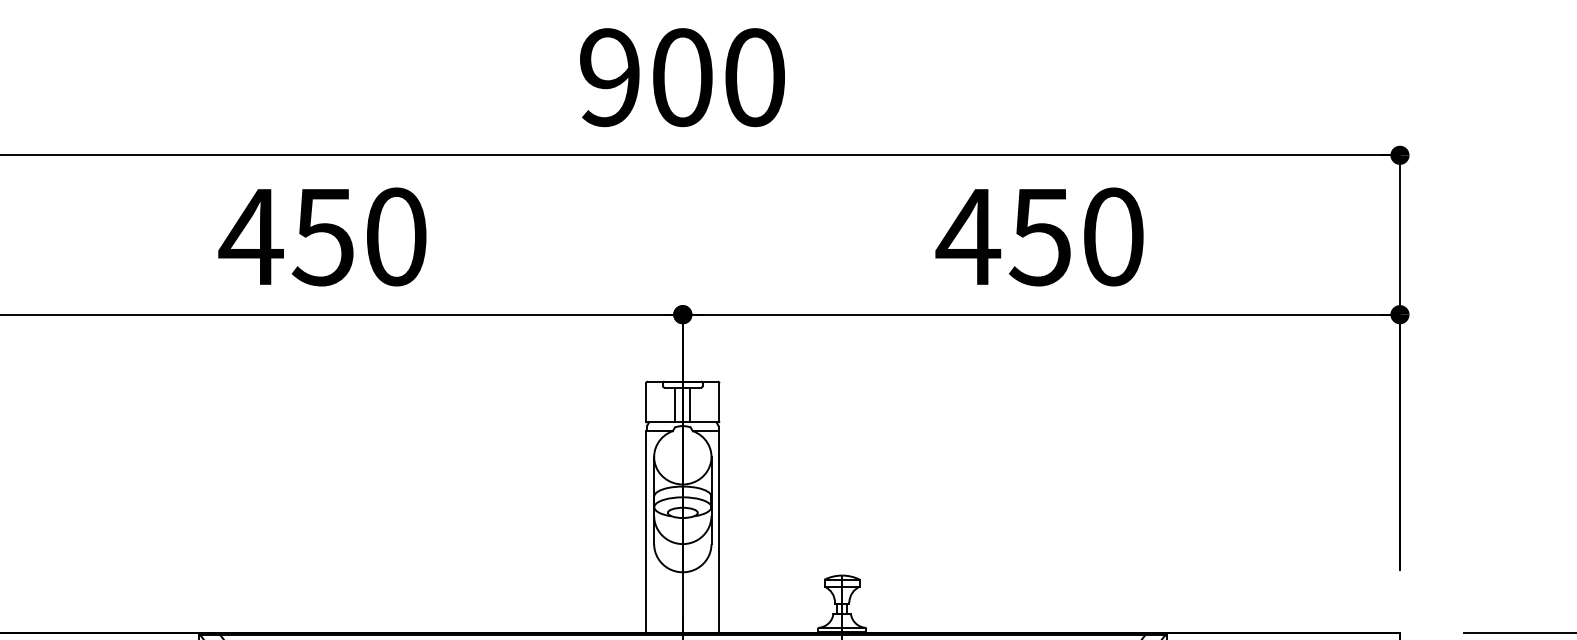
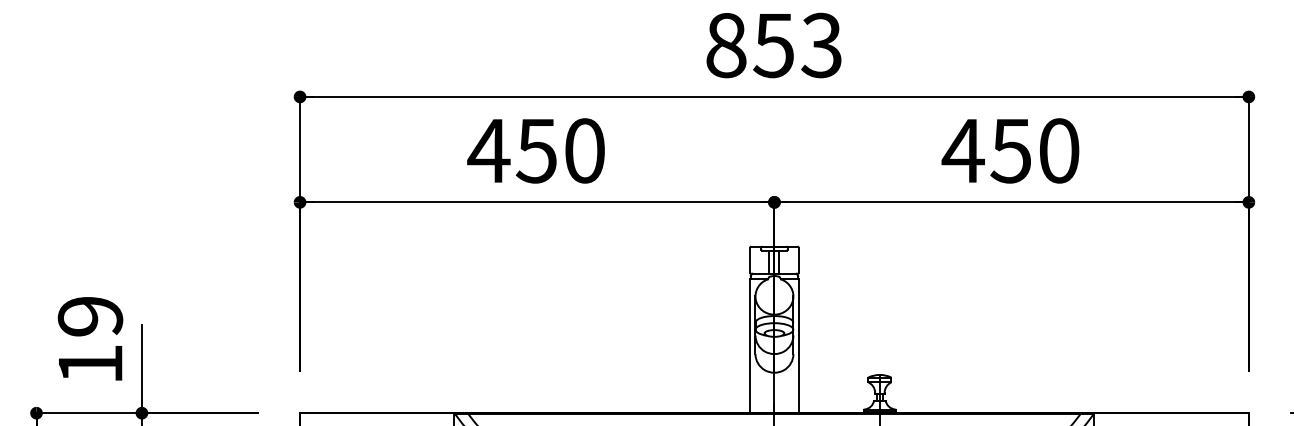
text: (681, 77) -> (773, 45), 900 -> 853

